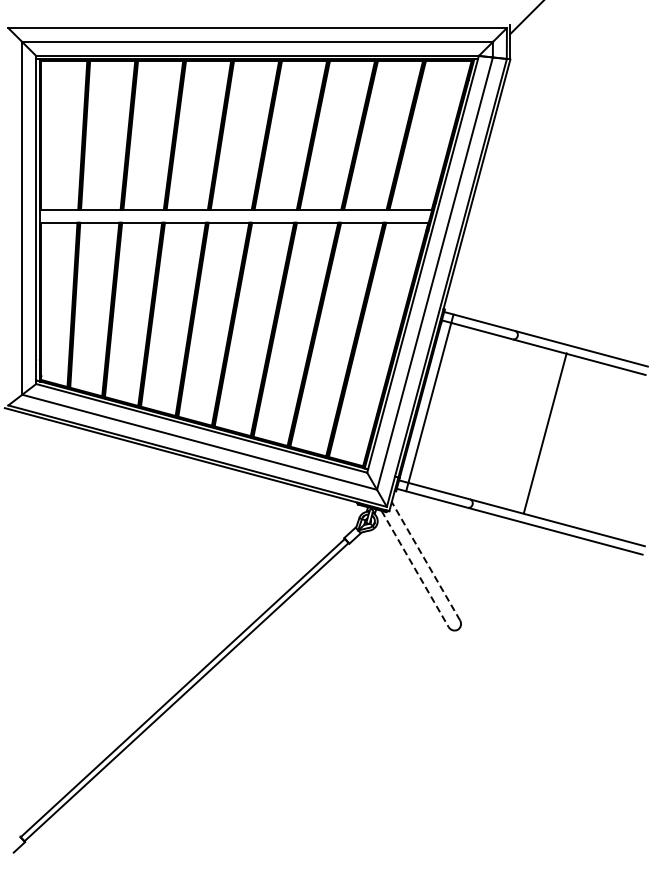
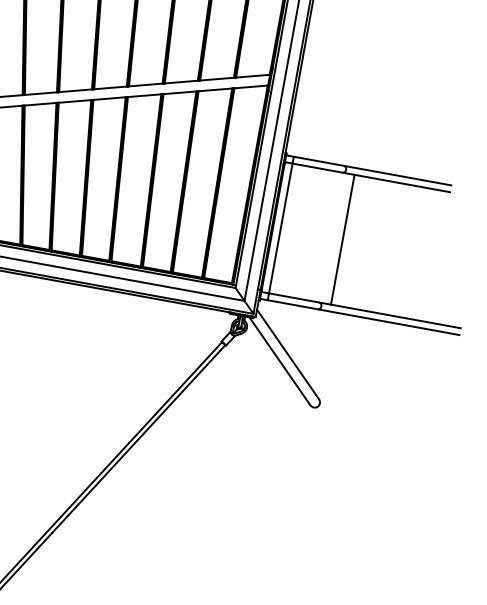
line: (544, 433) -> (342, 239), moved
line: (425, 560) -> (287, 353), dashed -> solid
line: (415, 569) -> (280, 361), dashed -> solid

